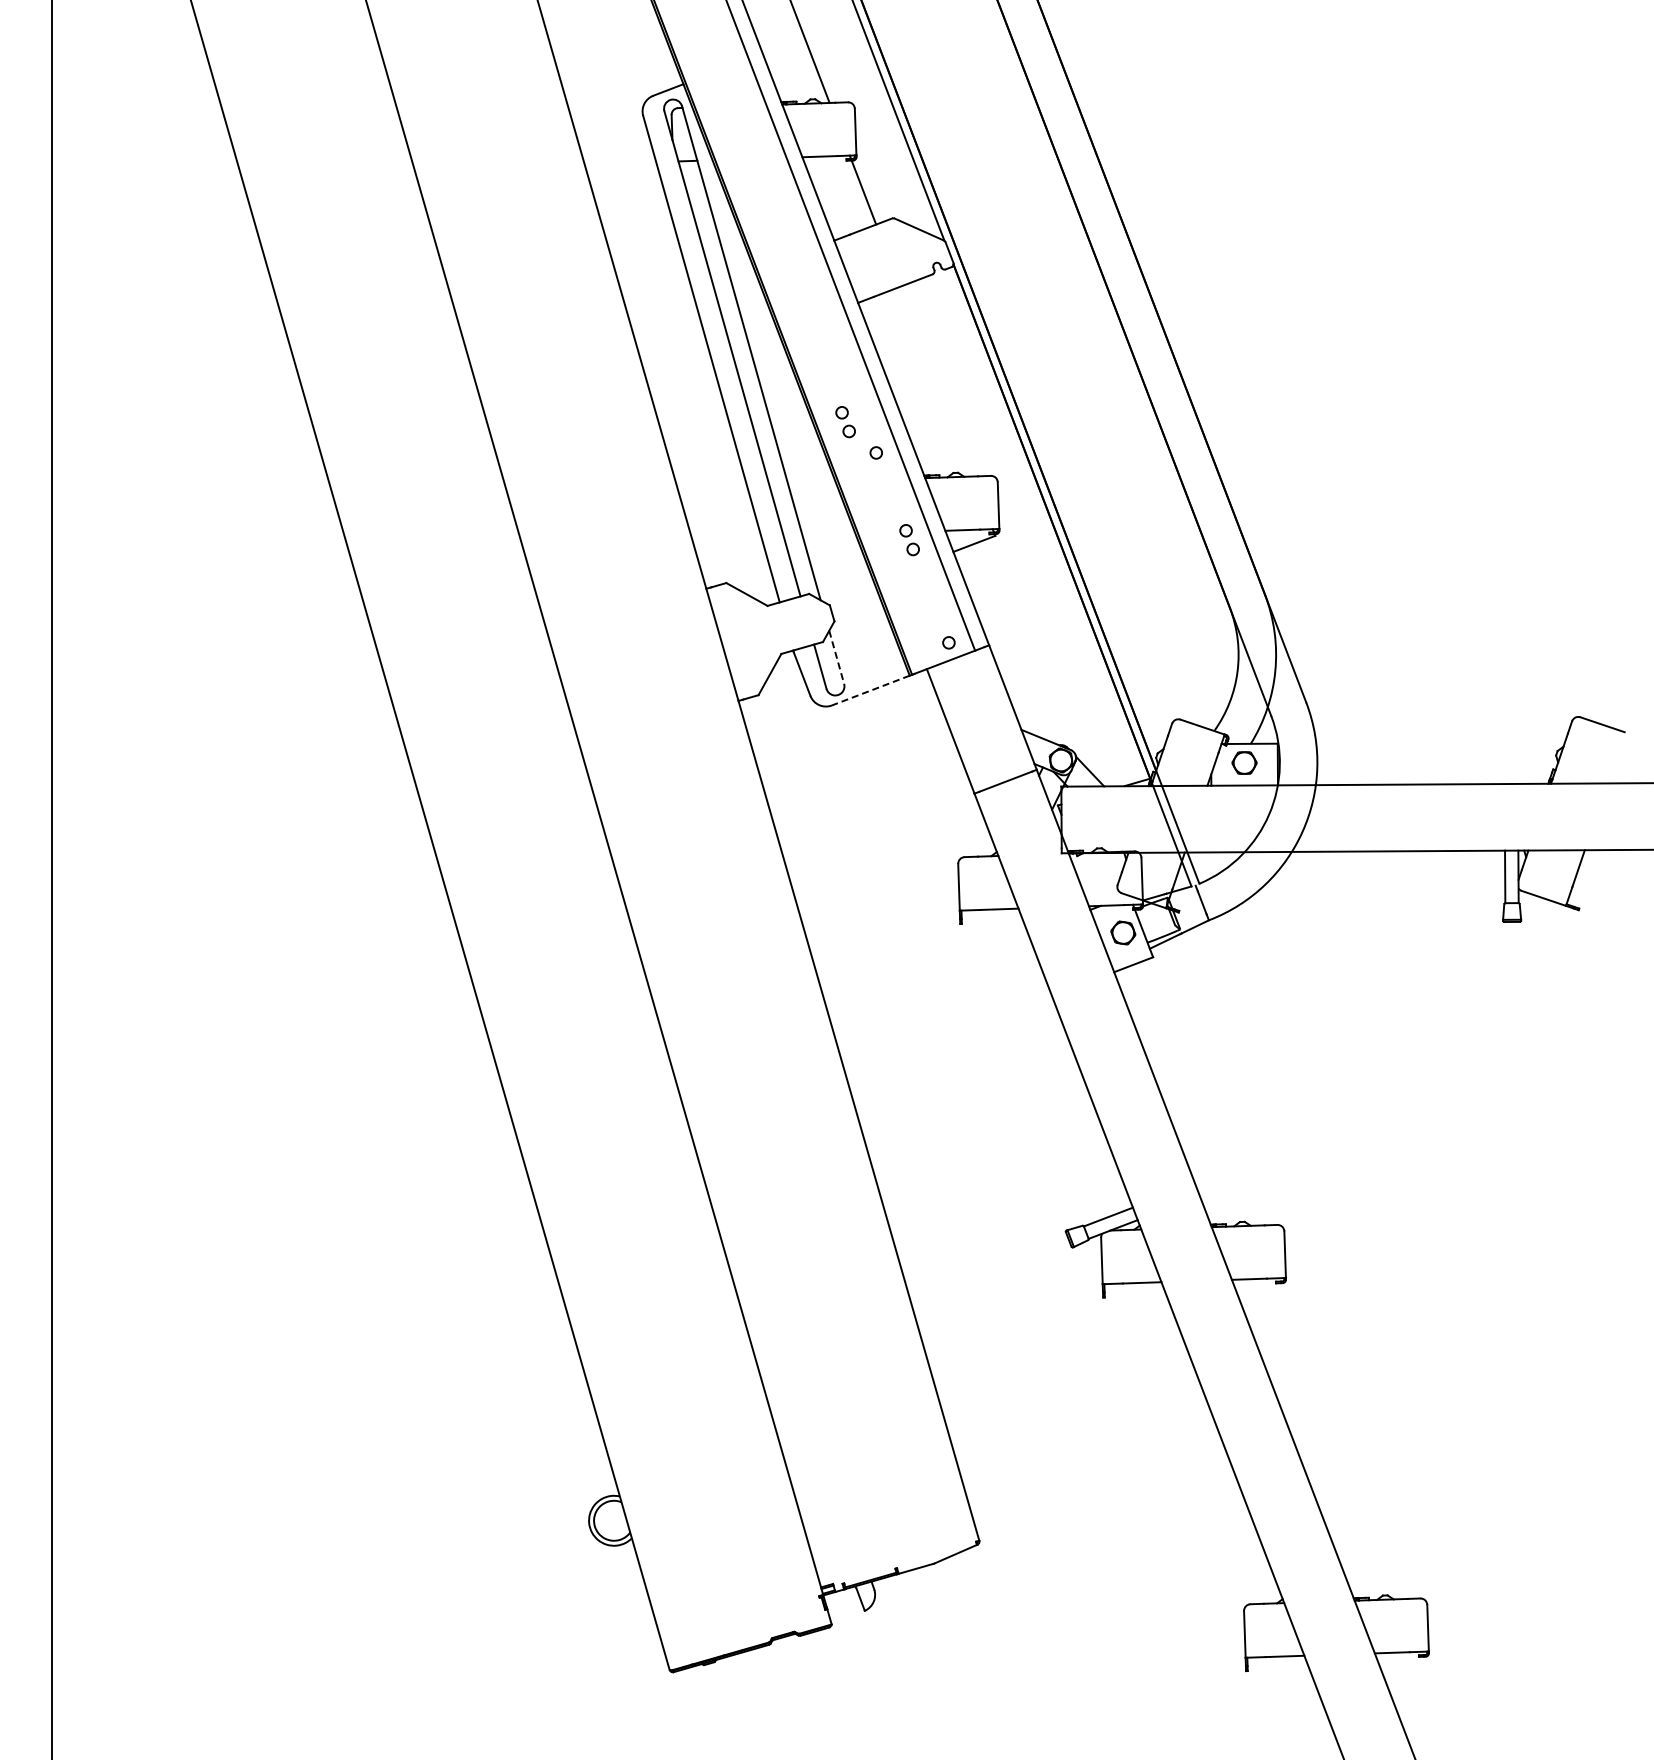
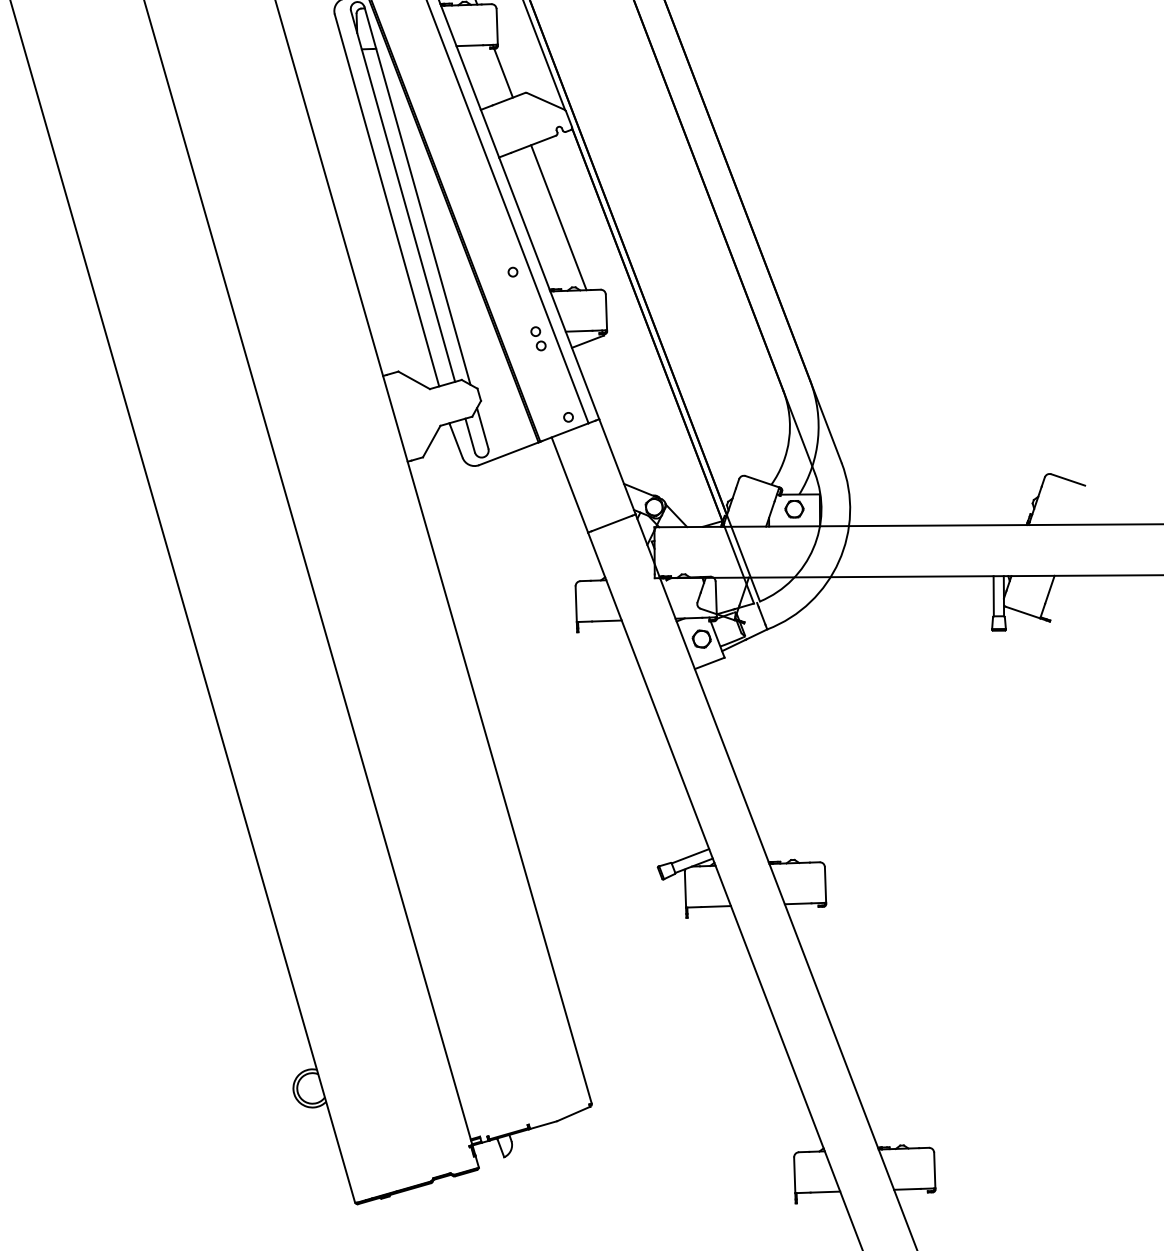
line: (936, 381) -> (559, 217), added
part: (845, 422) -> (489, 248), removed
line: (836, 657) -> (482, 428), dashed -> solid
line: (870, 690) -> (508, 453), dashed -> solid

